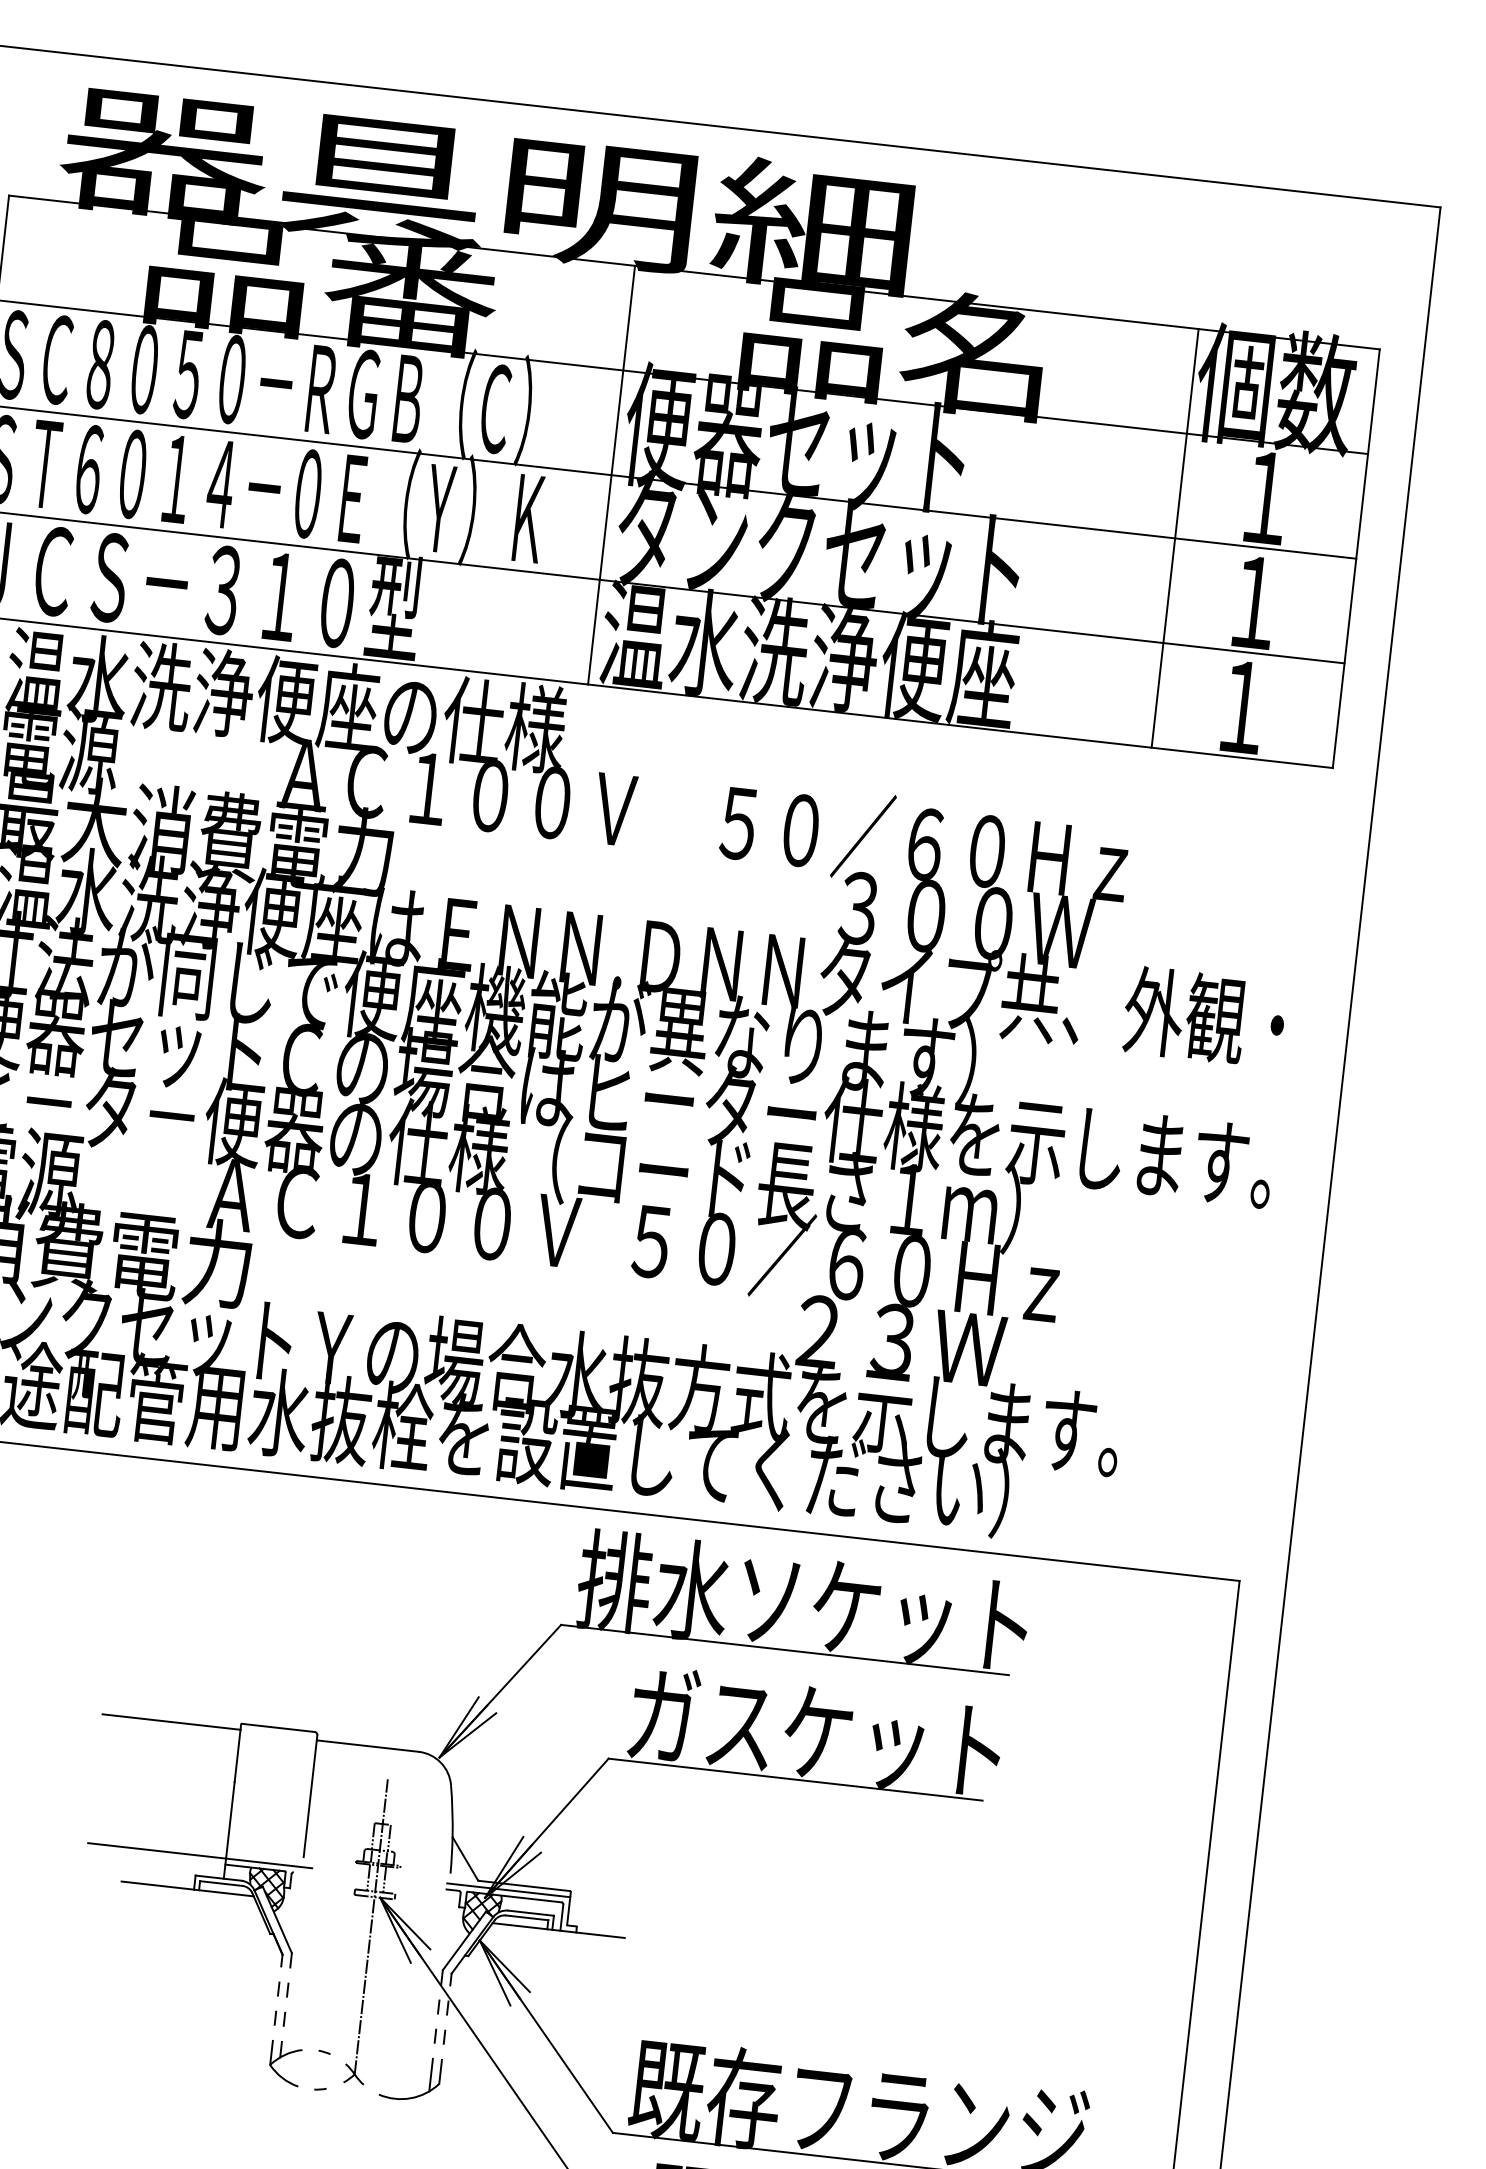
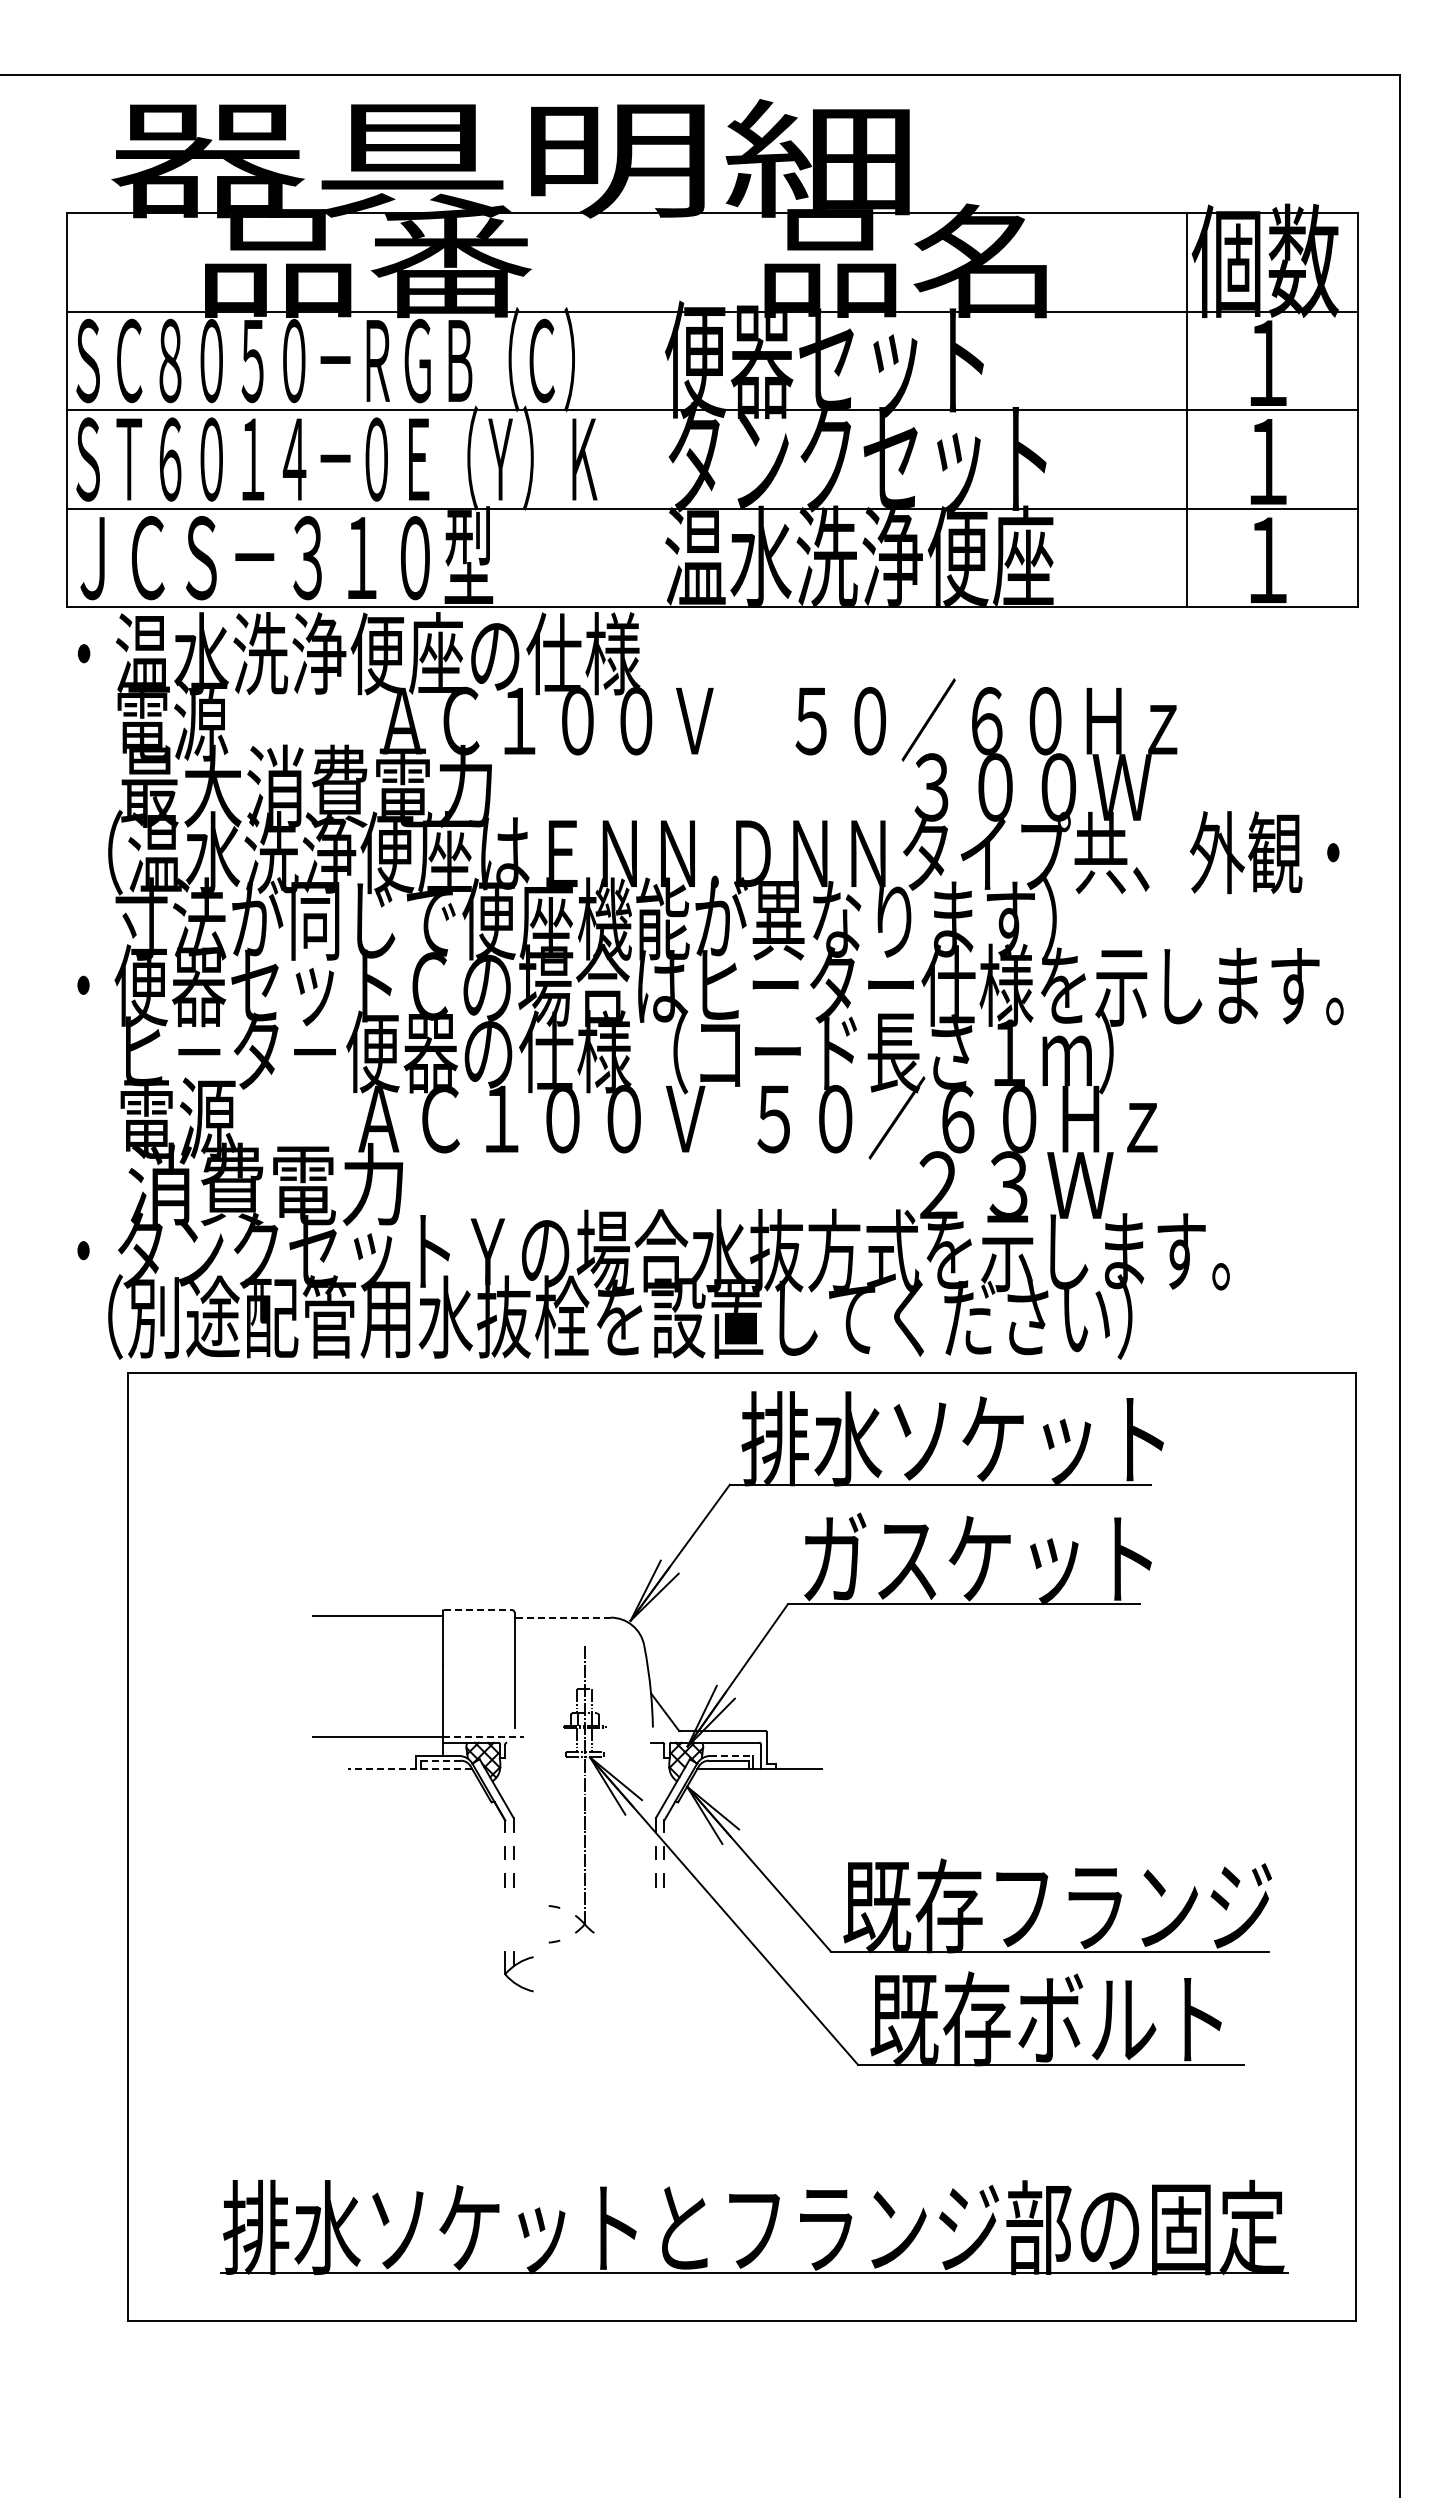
line: (611, 475) -> (656, 410), removed
line: (279, 1728) -> (478, 1610), solid -> dashed
line: (368, 1746) -> (563, 1617), solid -> dashed
line: (269, 1863) -> (483, 1737), solid -> dashed
line: (220, 1883) -> (440, 1760), solid -> dashed
line: (186, 1889) -> (409, 1769), solid -> dashed
line: (508, 1890) -> (708, 1737), removed
line: (530, 1912) -> (731, 1755), solid -> dashed
part: (284, 2063) -> (518, 1971), moved
part: (416, 2095) -> (644, 1937), removed

